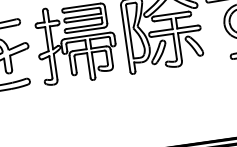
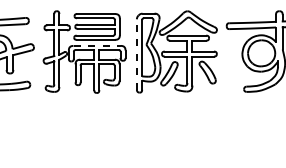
line: (87, 35) -> (97, 45), solid -> dashed
line: (125, 38) -> (136, 54), solid -> dashed

